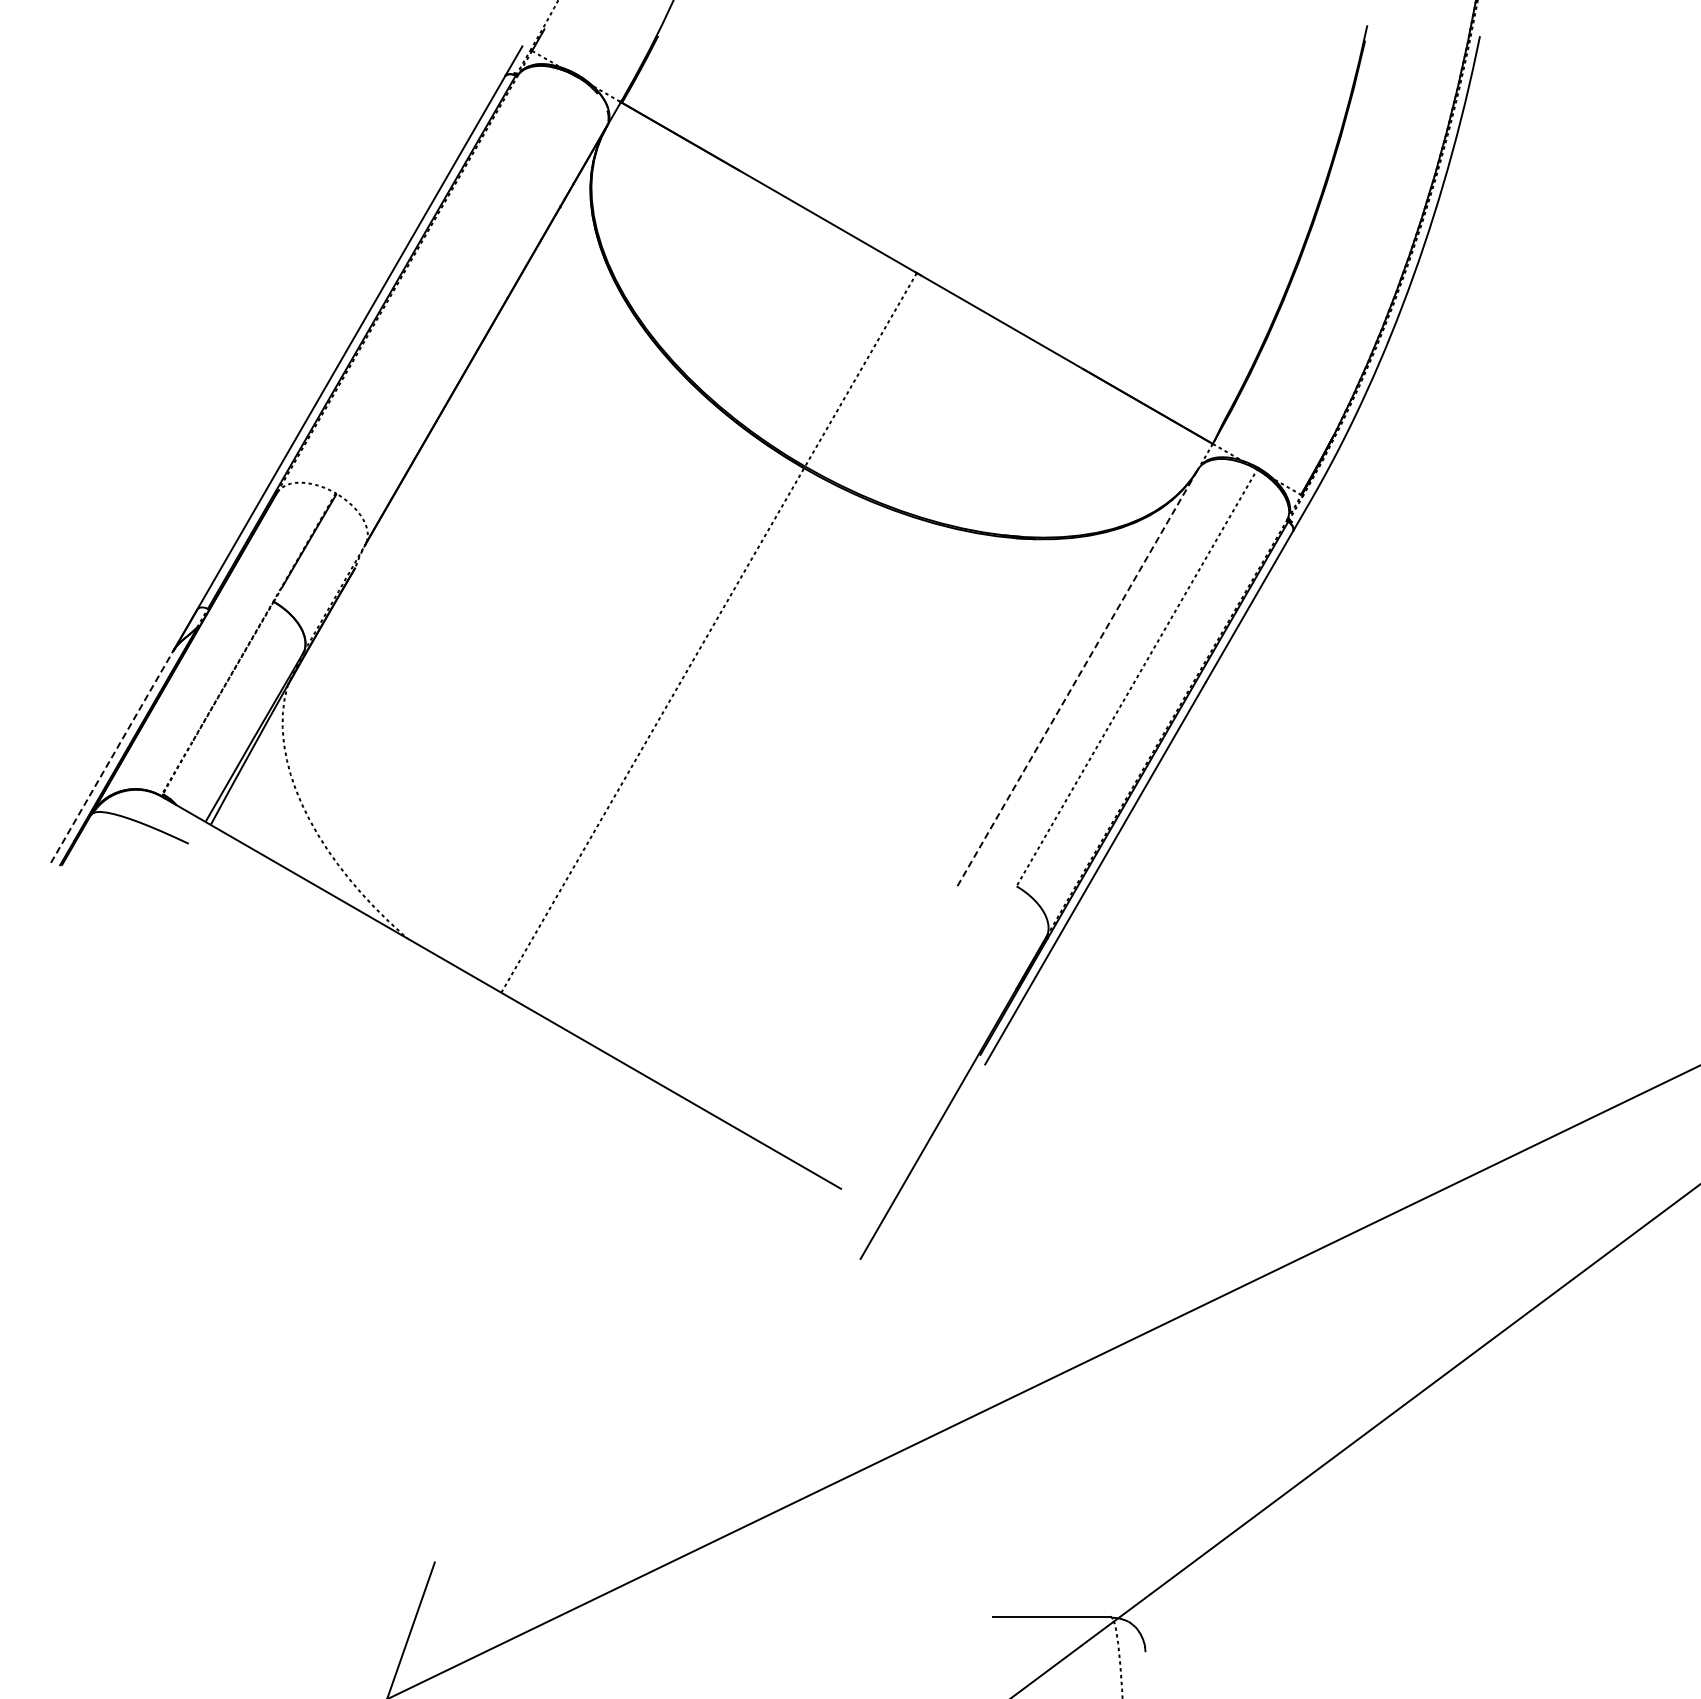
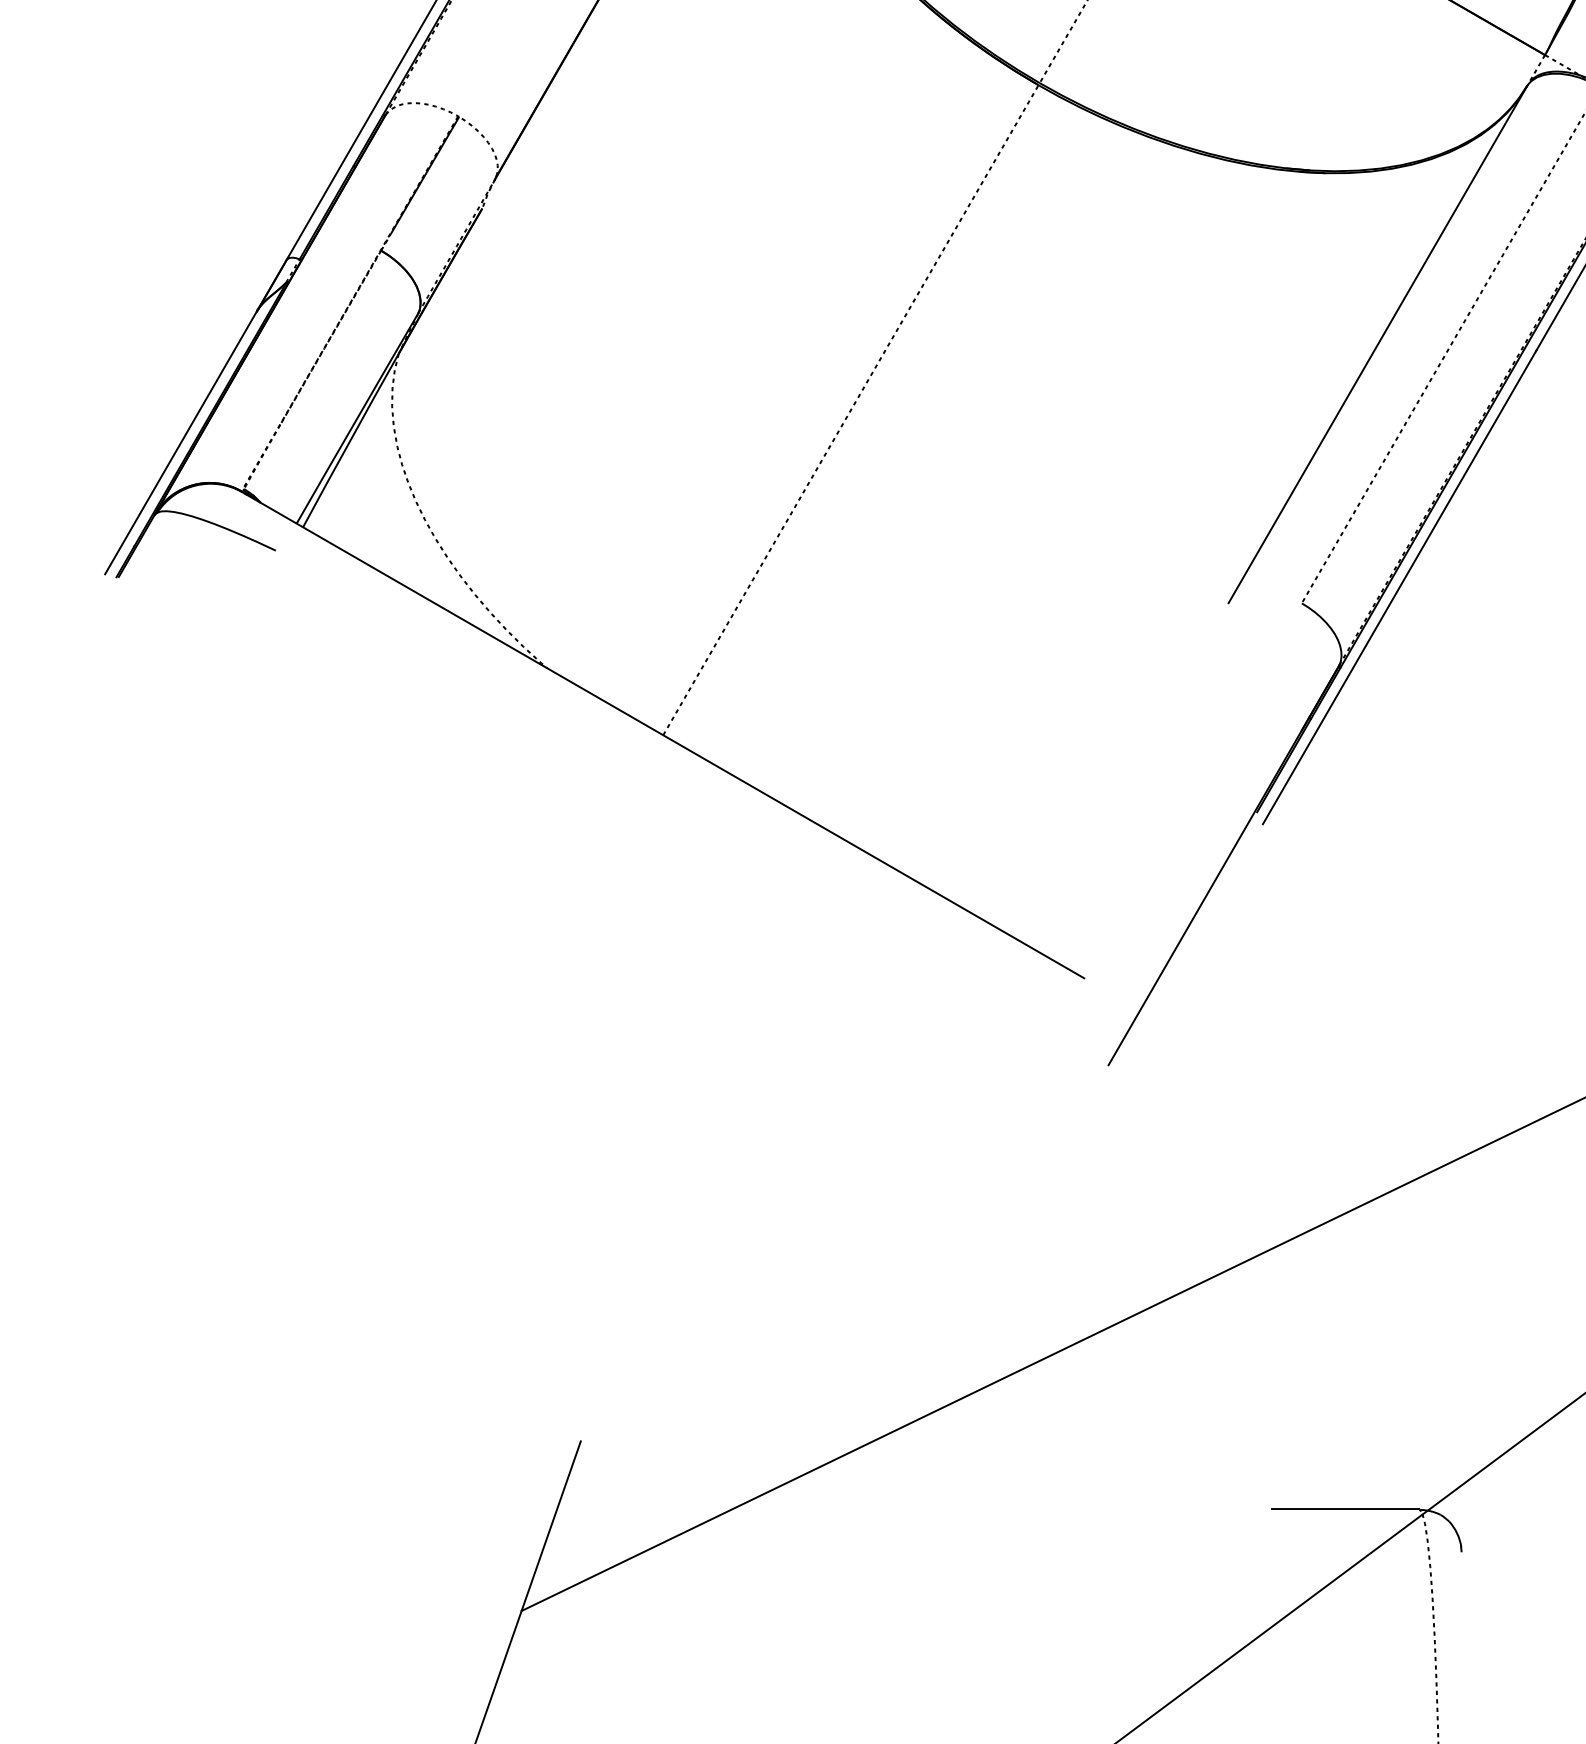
line: (1077, 677) -> (1377, 344), dashed -> solid
line: (112, 756) -> (181, 442), dashed -> solid

